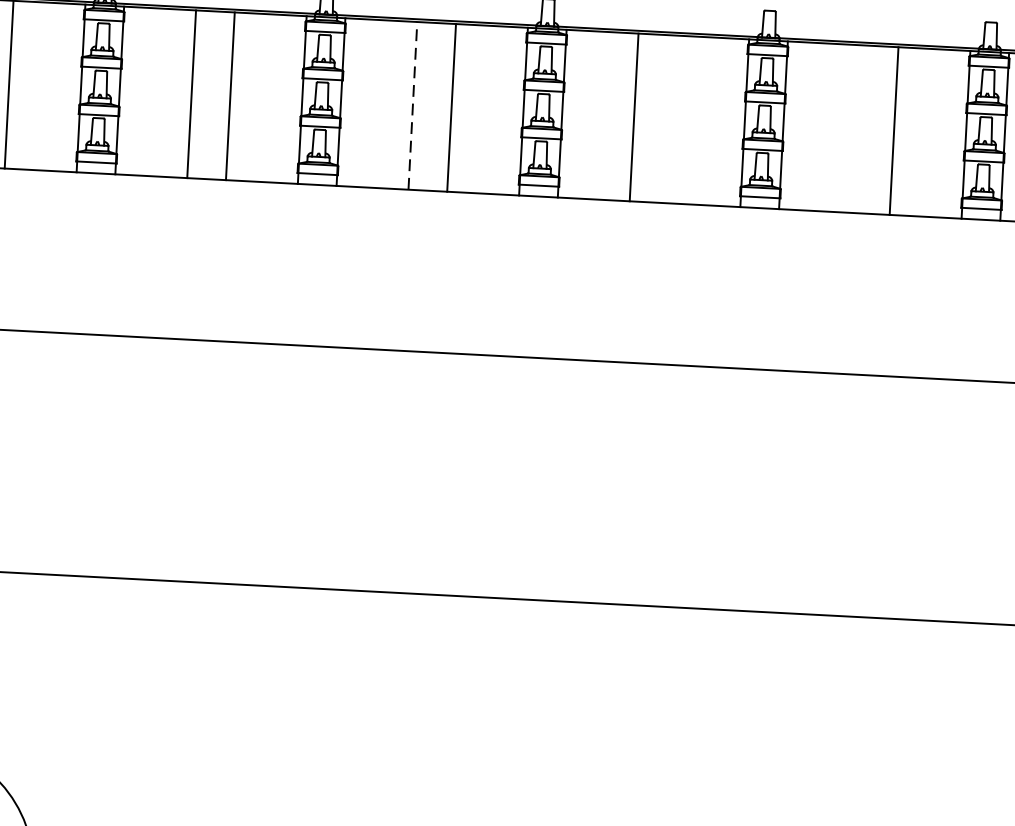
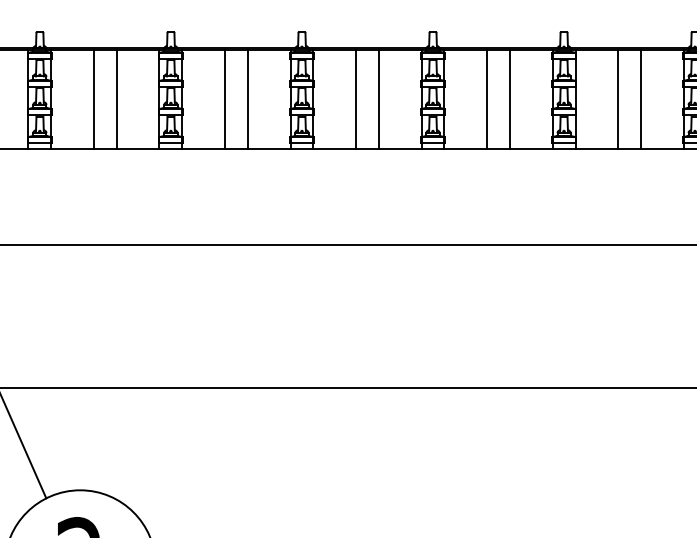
line: (413, 105) -> (356, 99), dashed -> solid
line: (673, 119) -> (510, 99), added
line: (856, 129) -> (618, 99), added

